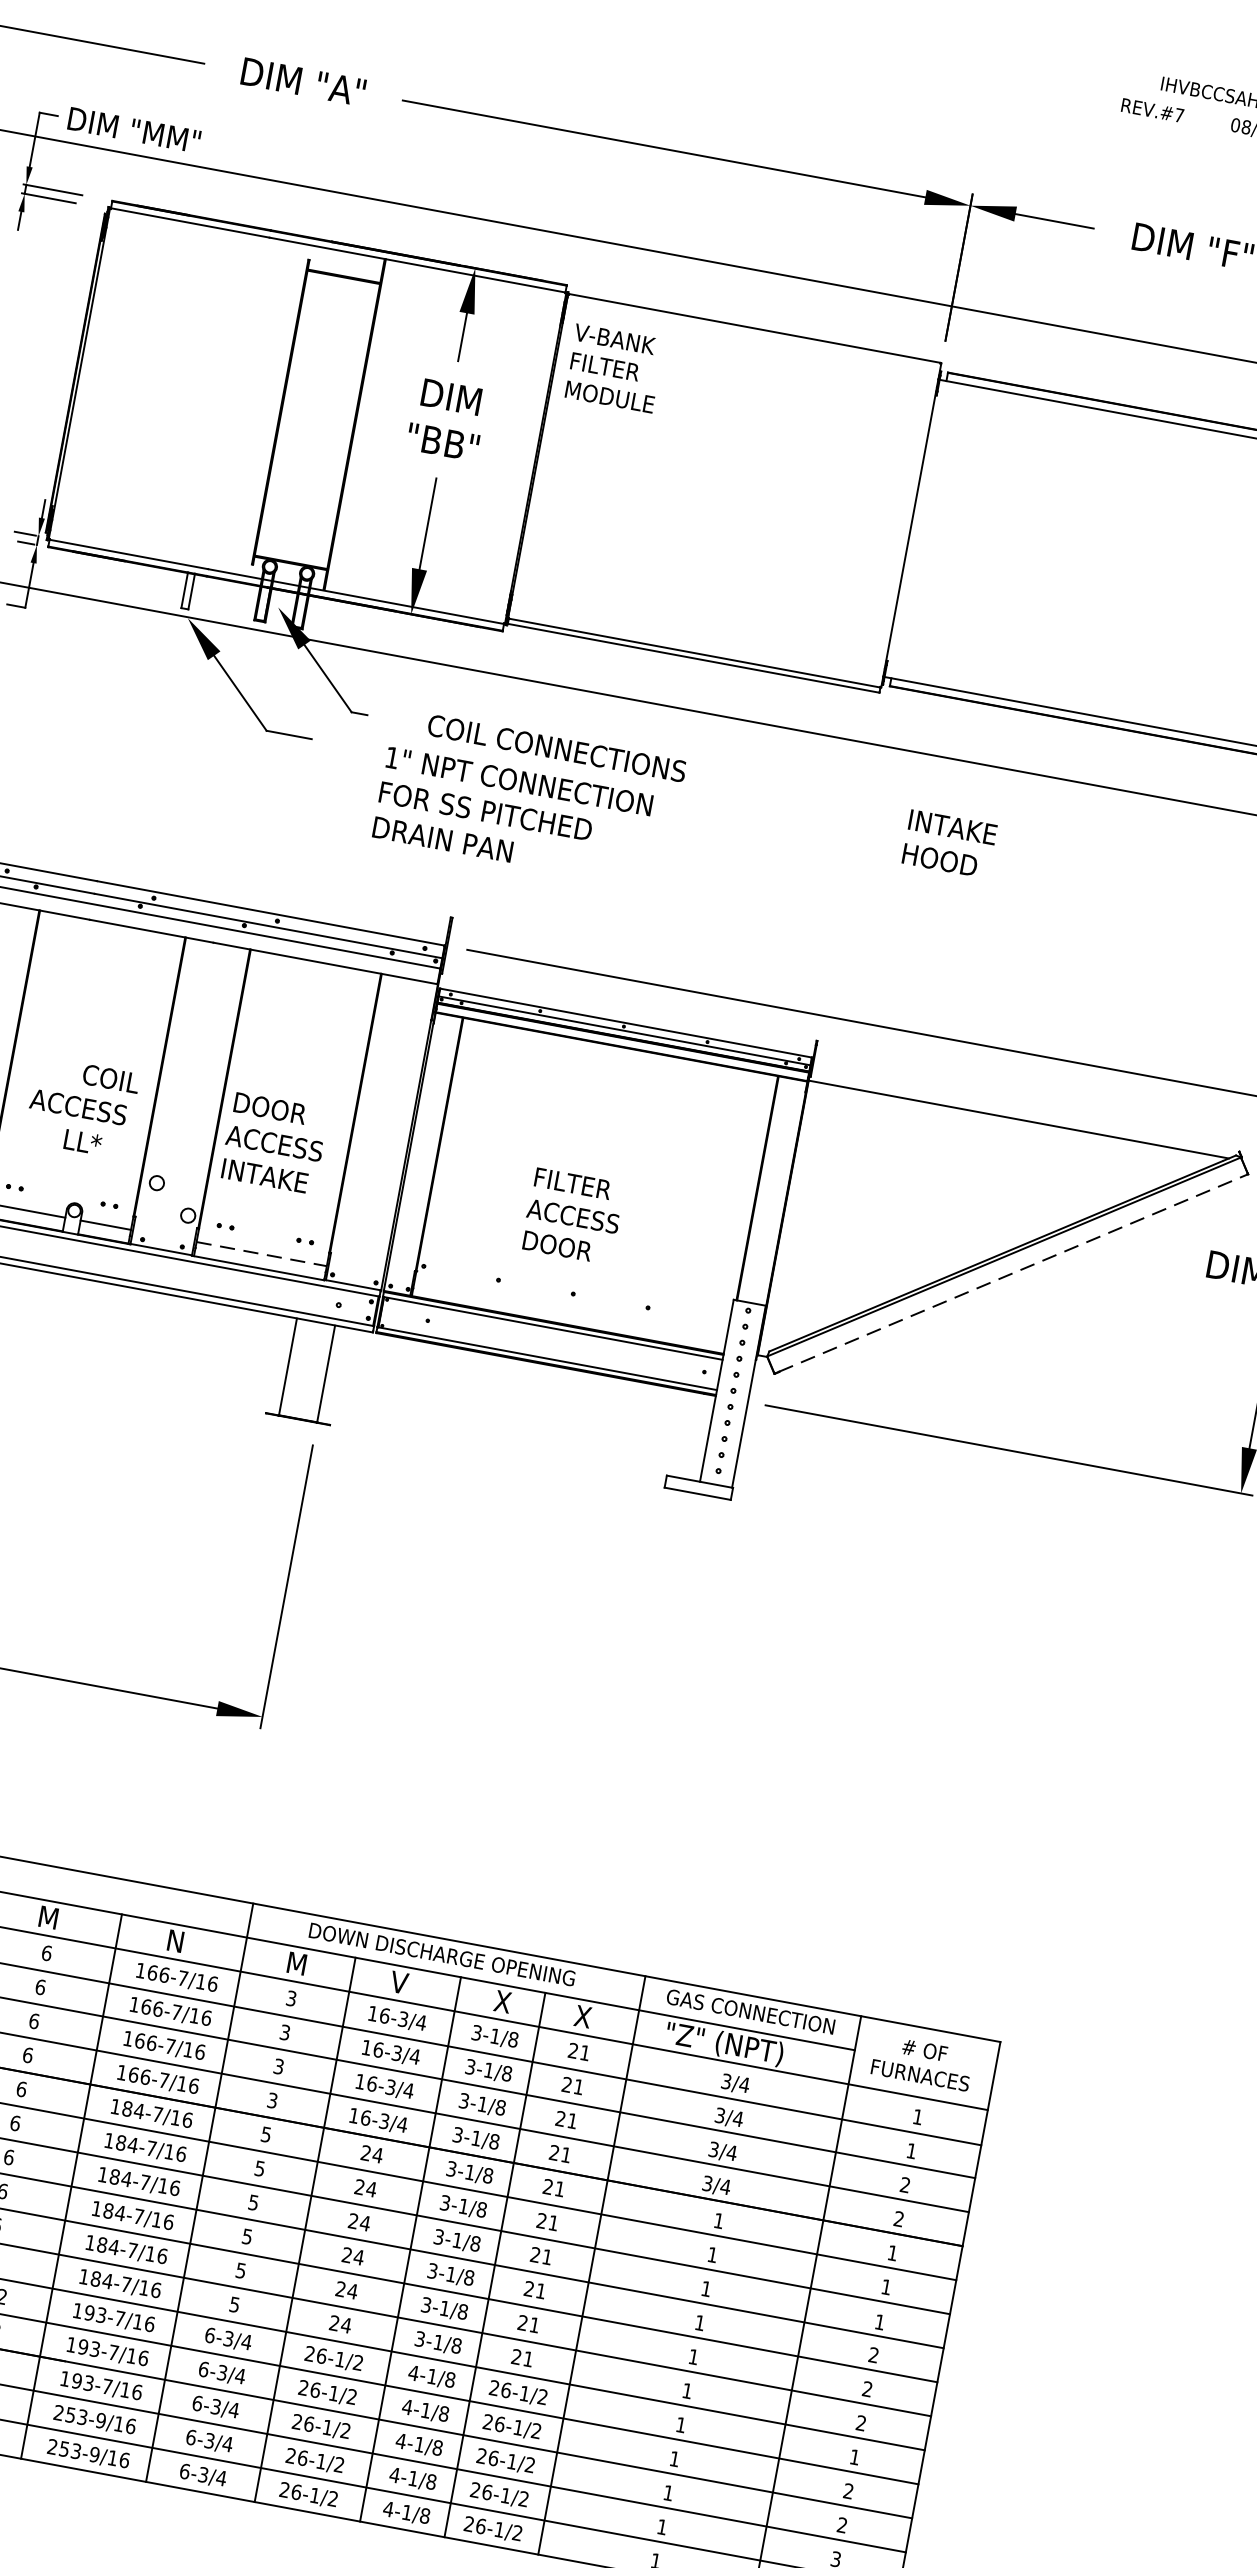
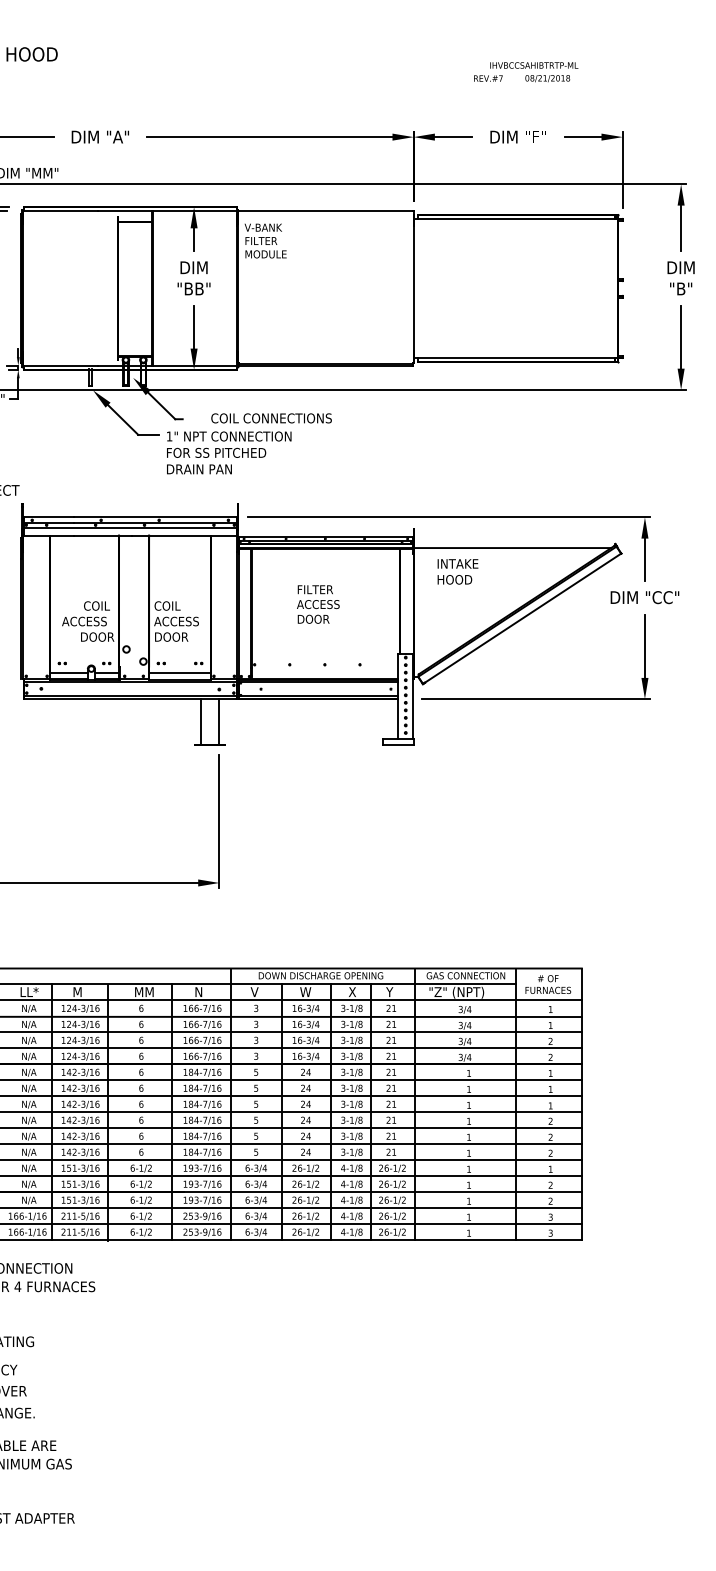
text: (513, 815) -> (229, 452), moved
text: (948, 843) -> (457, 571), moved
text: (270, 1107) -> (171, 605), DOOR -> COIL
text: (102, 1144) -> (98, 636), LL* -> DOOR
text: (266, 1174) -> (175, 636), INTAKE -> DOOR
text: (573, 1216) -> (318, 604), moved
line: (262, 1253) -> (180, 672), dashed -> solid
line: (1014, 1273) -> (523, 618), dashed -> solid
text: (70, 1920) -> (149, 991), M -> MM
text: (294, 1961) -> (254, 991), M -> V
text: (403, 1981) -> (305, 991), V -> W
text: (581, 2015) -> (389, 991), X -> Y

